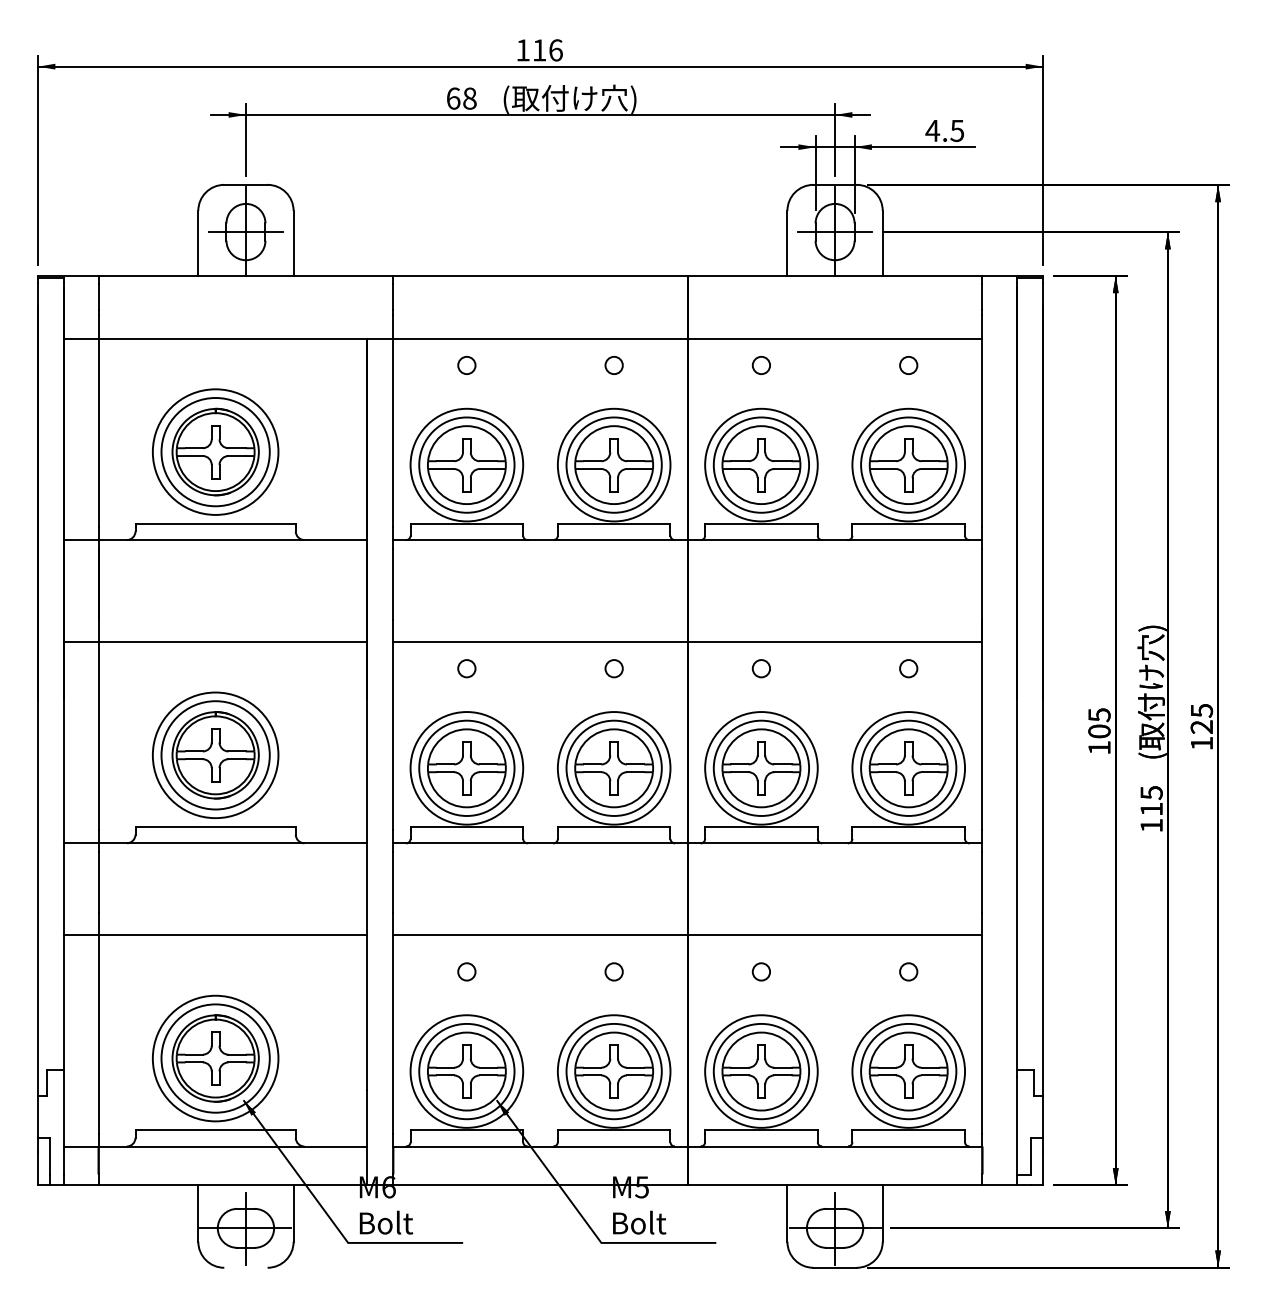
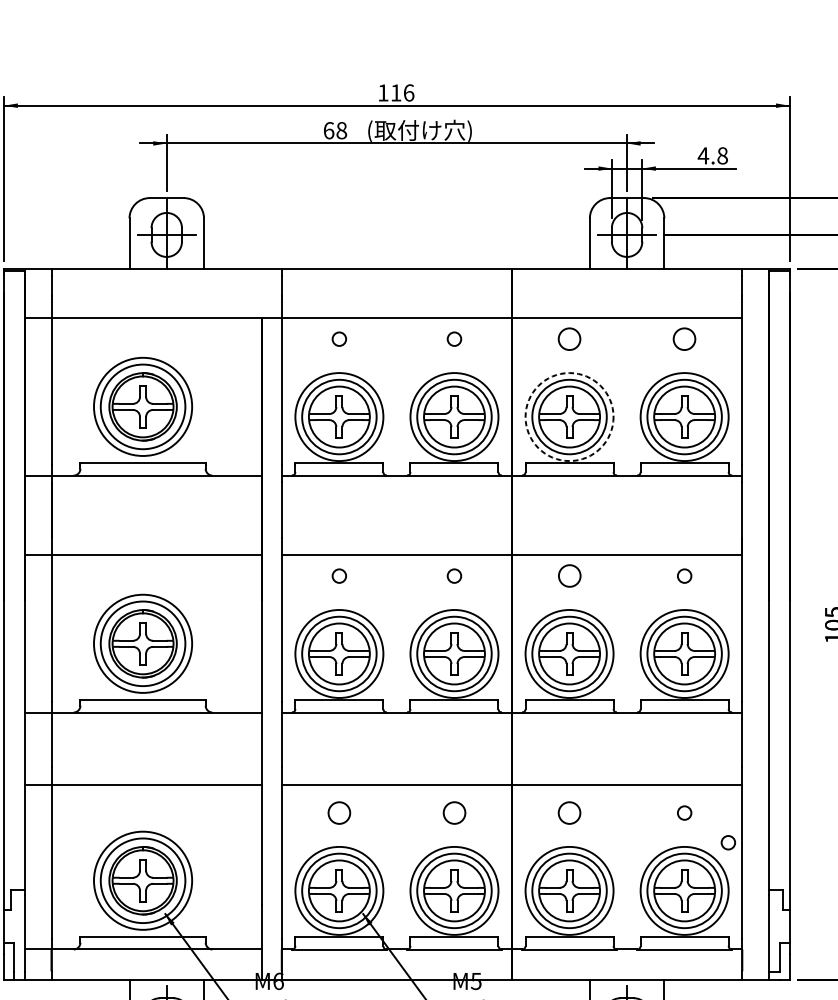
text: (957, 130) -> (722, 155), 4.5 -> 4.8
circle: (761, 365) -> (569, 339), size x1.6
circle: (908, 365) -> (684, 339), size x1.6
circle: (761, 464) -> (569, 416), solid -> dashed
circle: (760, 668) -> (568, 575), size x1.6
circle: (466, 971) -> (339, 812), size x1.6
circle: (613, 971) -> (453, 812), size x1.6
circle: (761, 971) -> (569, 812), size x1.6
circle: (964, 1009) -> (728, 842), added

